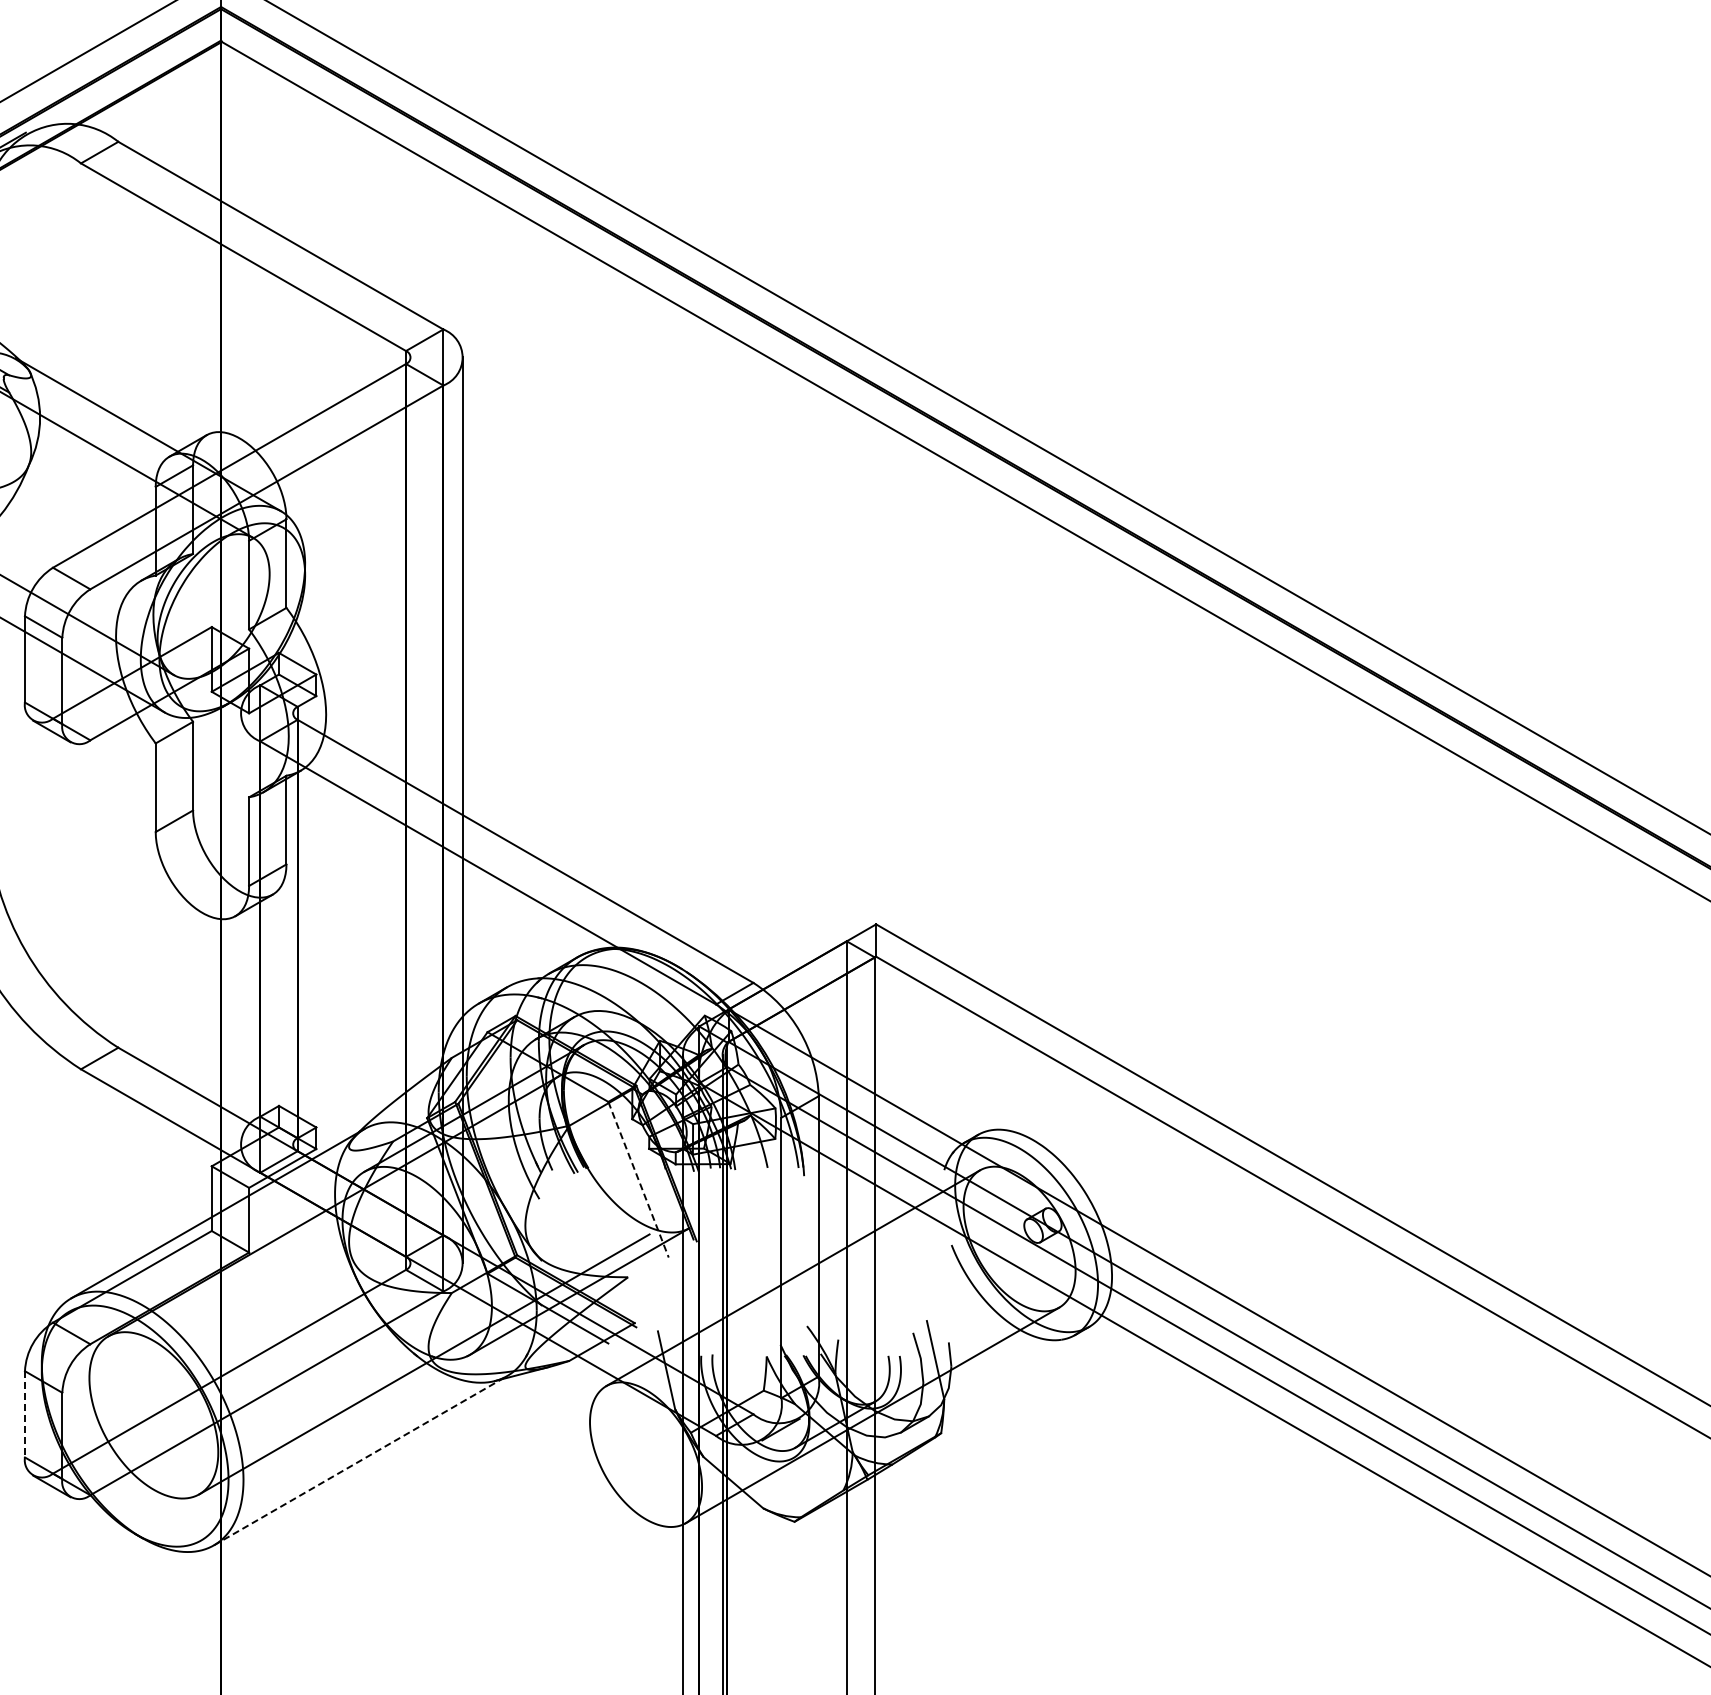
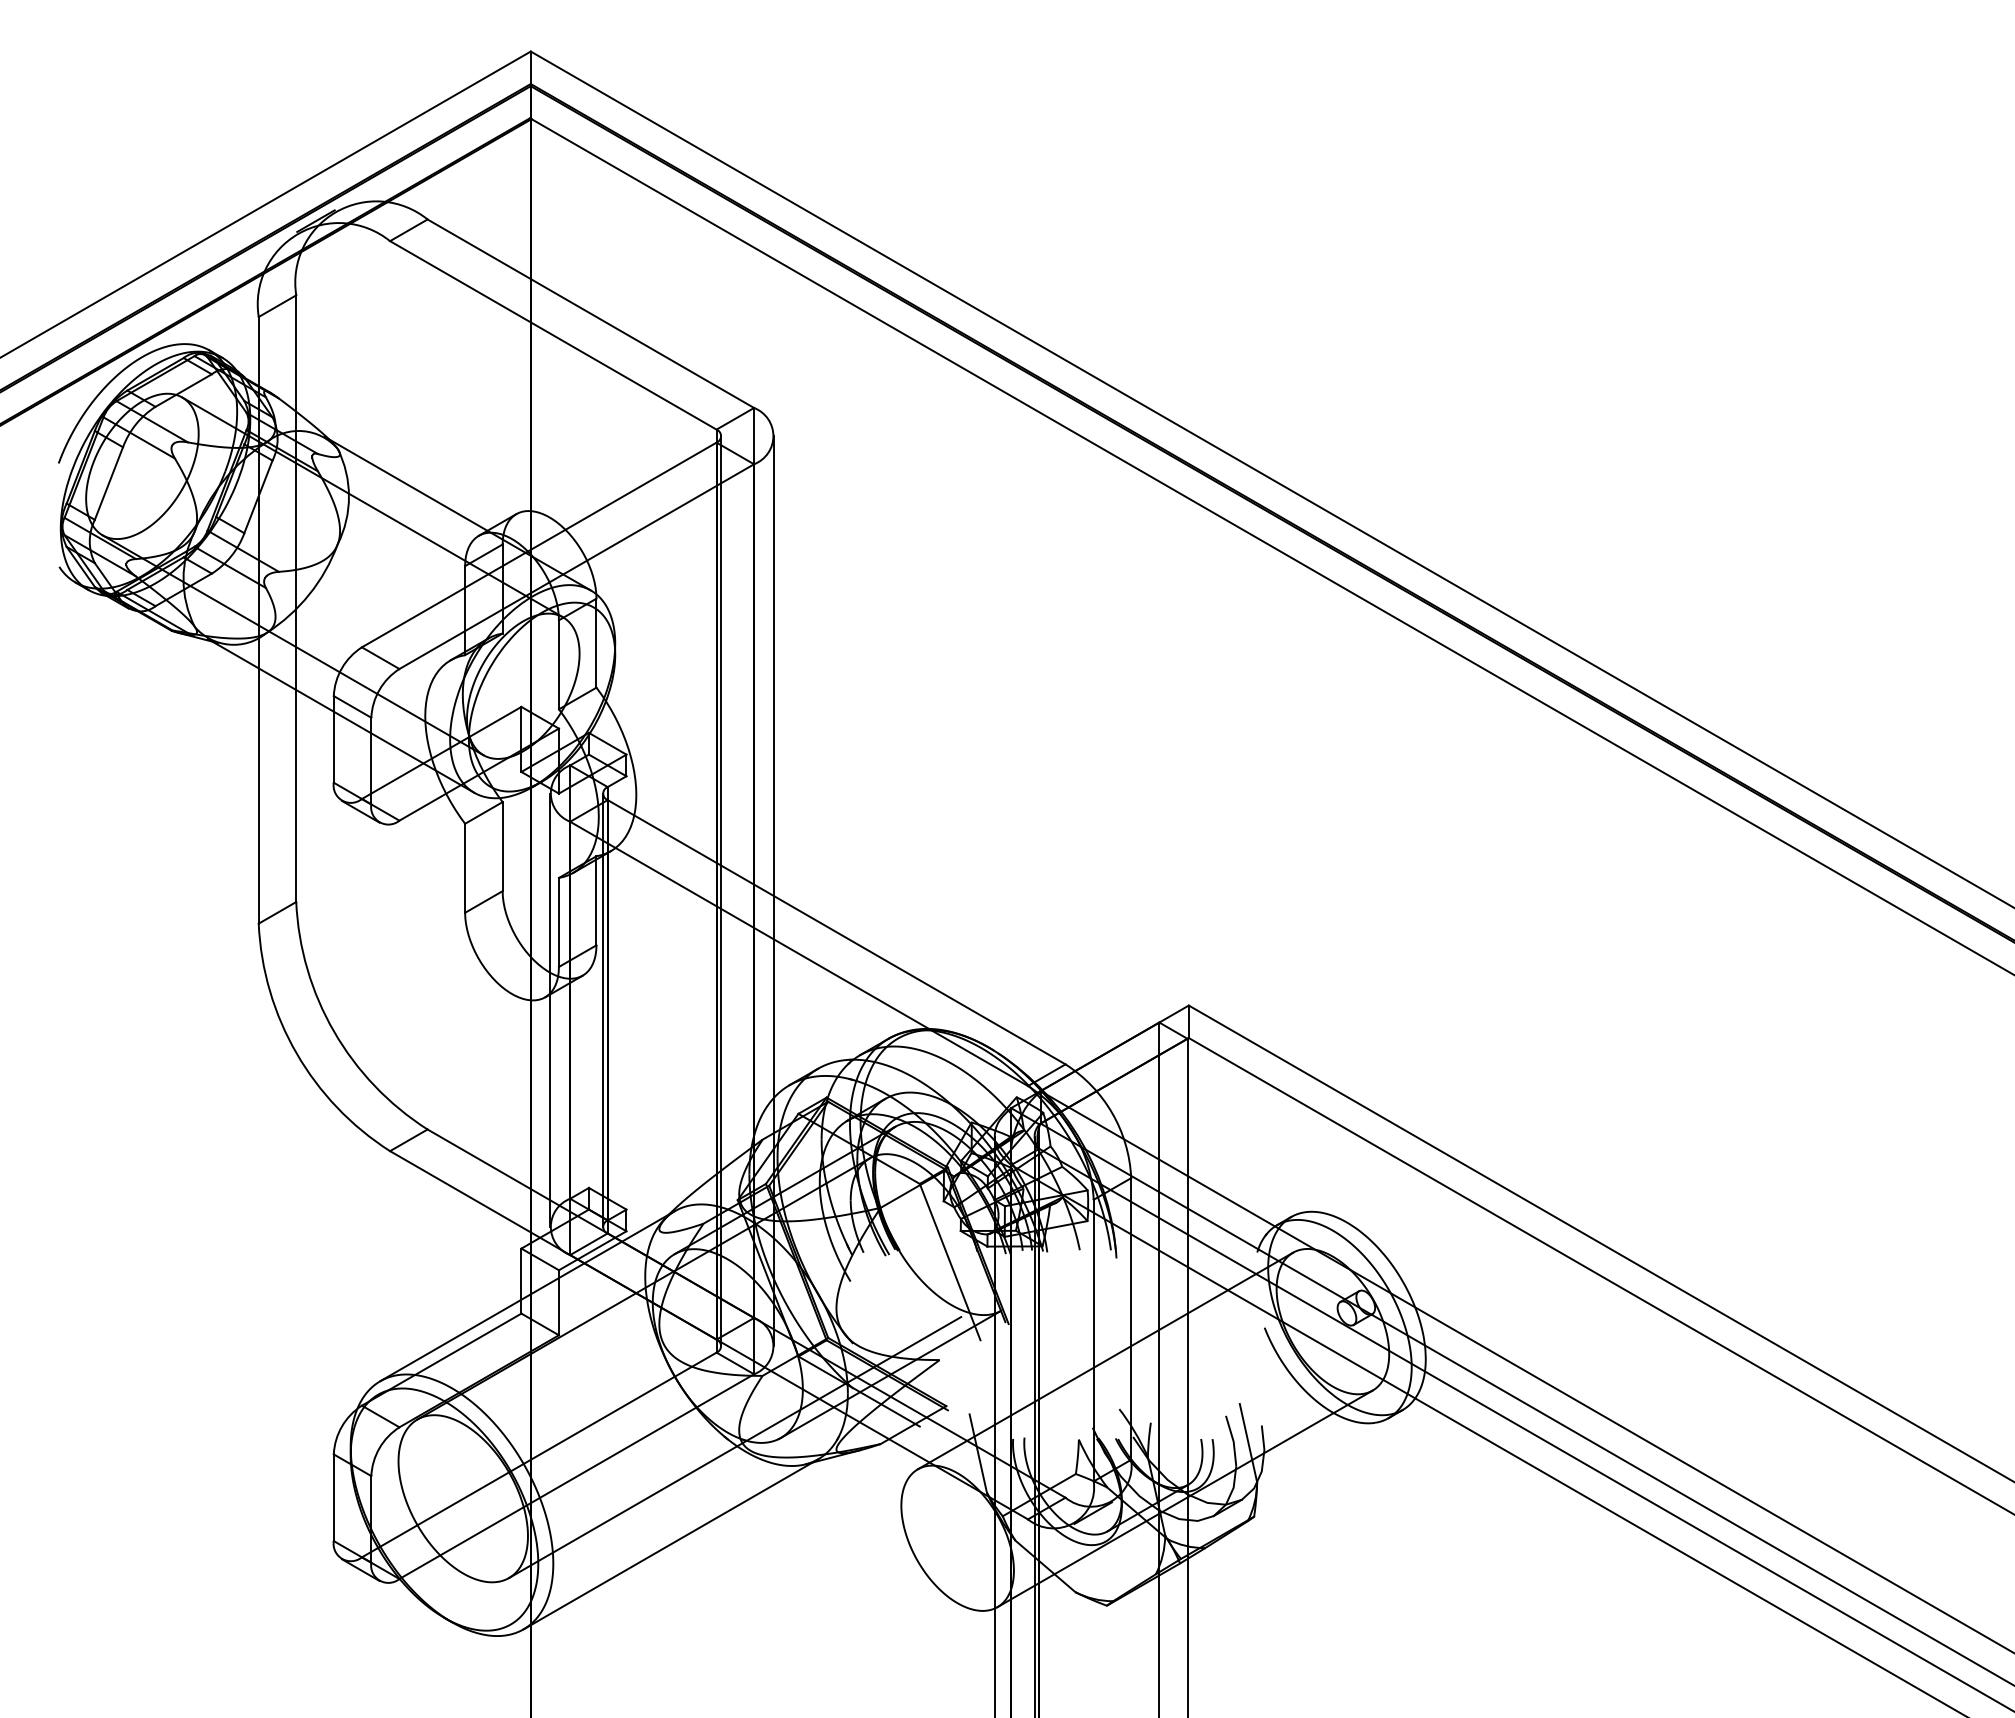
line: (410, 810) -> (721, 891), added
line: (240, 928) -> (550, 1009), added
line: (293, 928) -> (603, 1009), added
line: (638, 1180) -> (950, 1262), dashed -> solid
line: (24, 1415) -> (333, 1498), dashed -> solid
line: (361, 1460) -> (671, 1544), dashed -> solid

